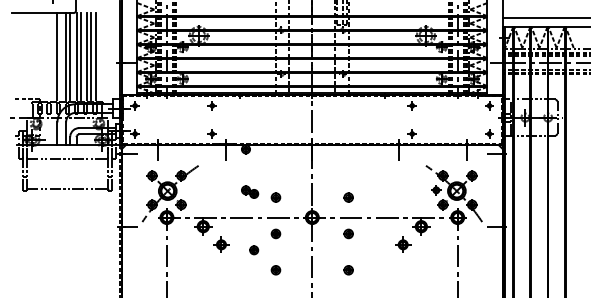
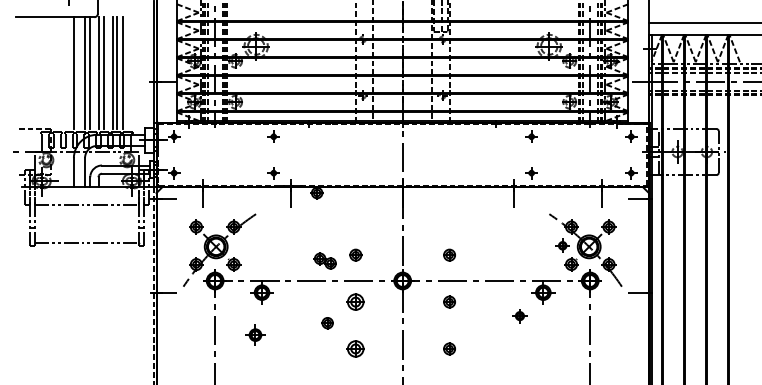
part: (249, 191) -> (324, 260), moved
part: (275, 233) -> (355, 301), size x1.4
part: (221, 244) -> (255, 334), moved
part: (402, 244) -> (519, 315), size x0.7
part: (275, 269) -> (355, 348), size x1.4

